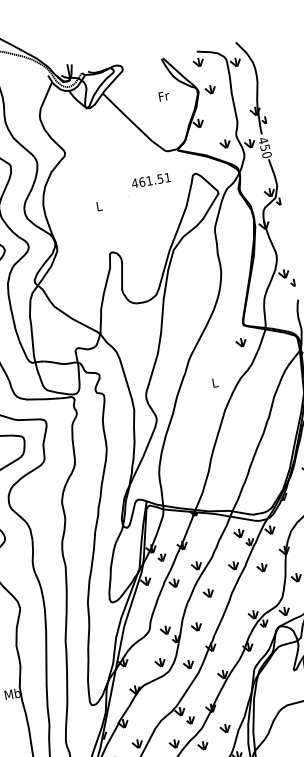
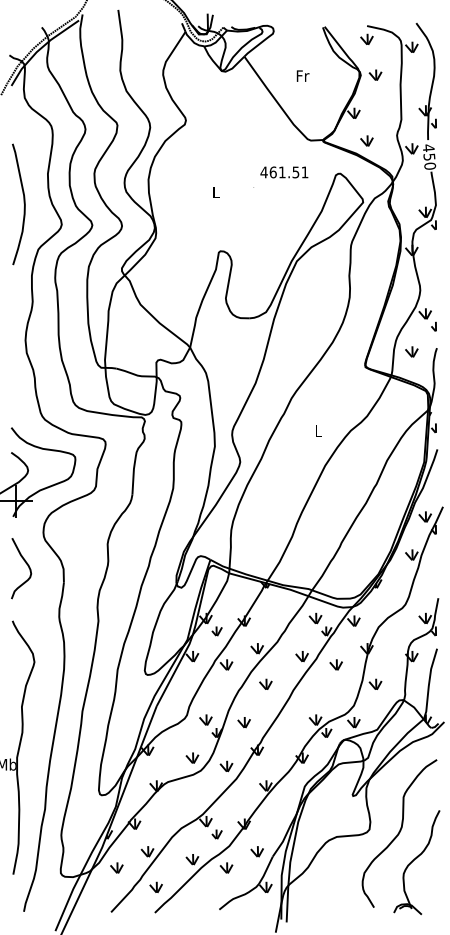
text: (163, 95) -> (302, 75), moved
part: (224, 143) -> (366, 140), moved
part: (240, 342) -> (411, 351), moved

